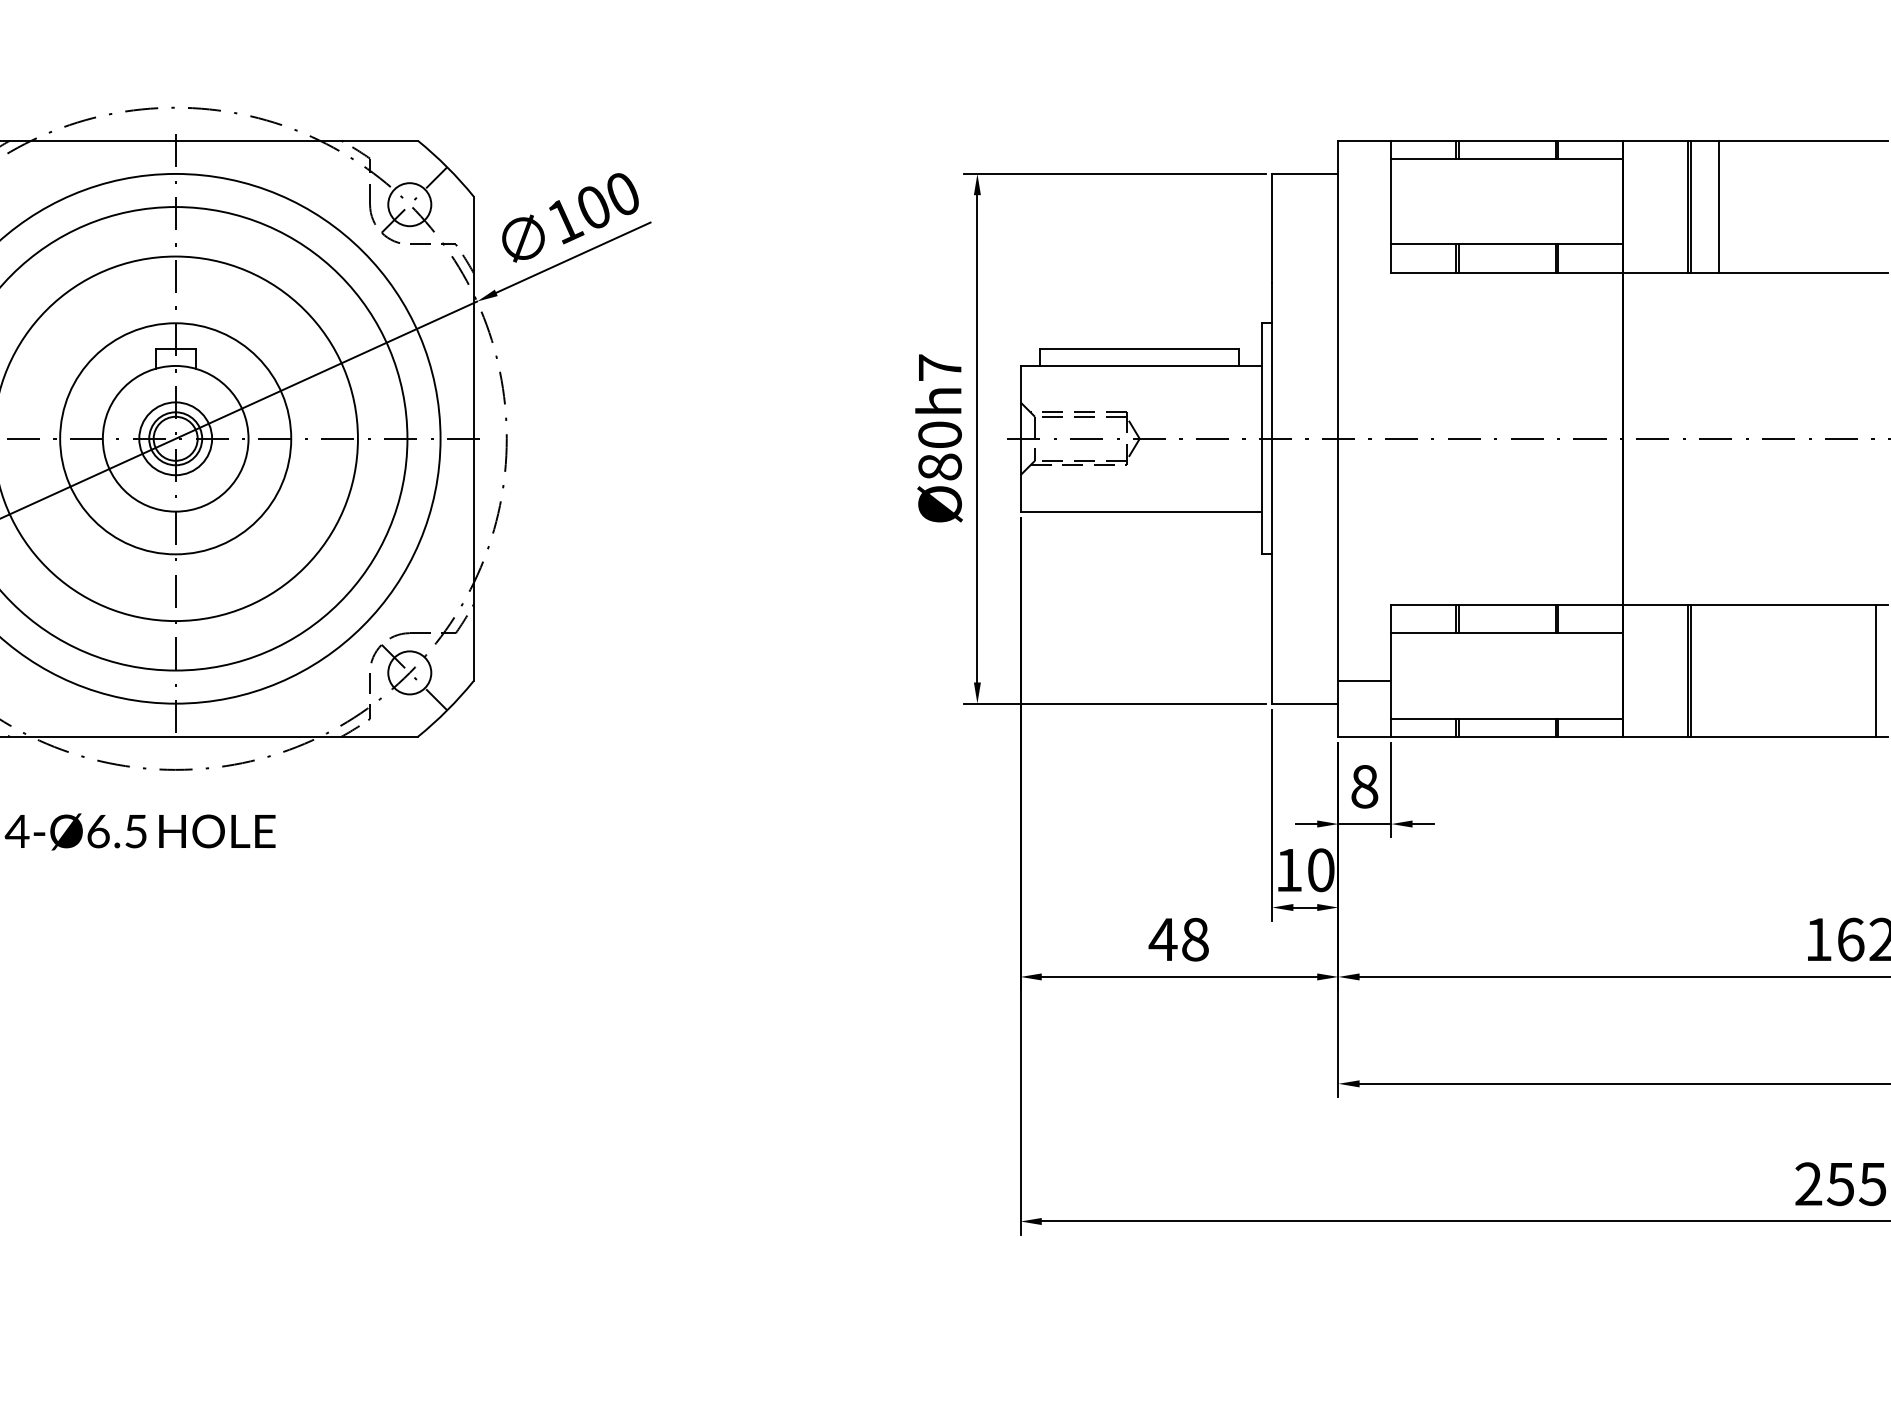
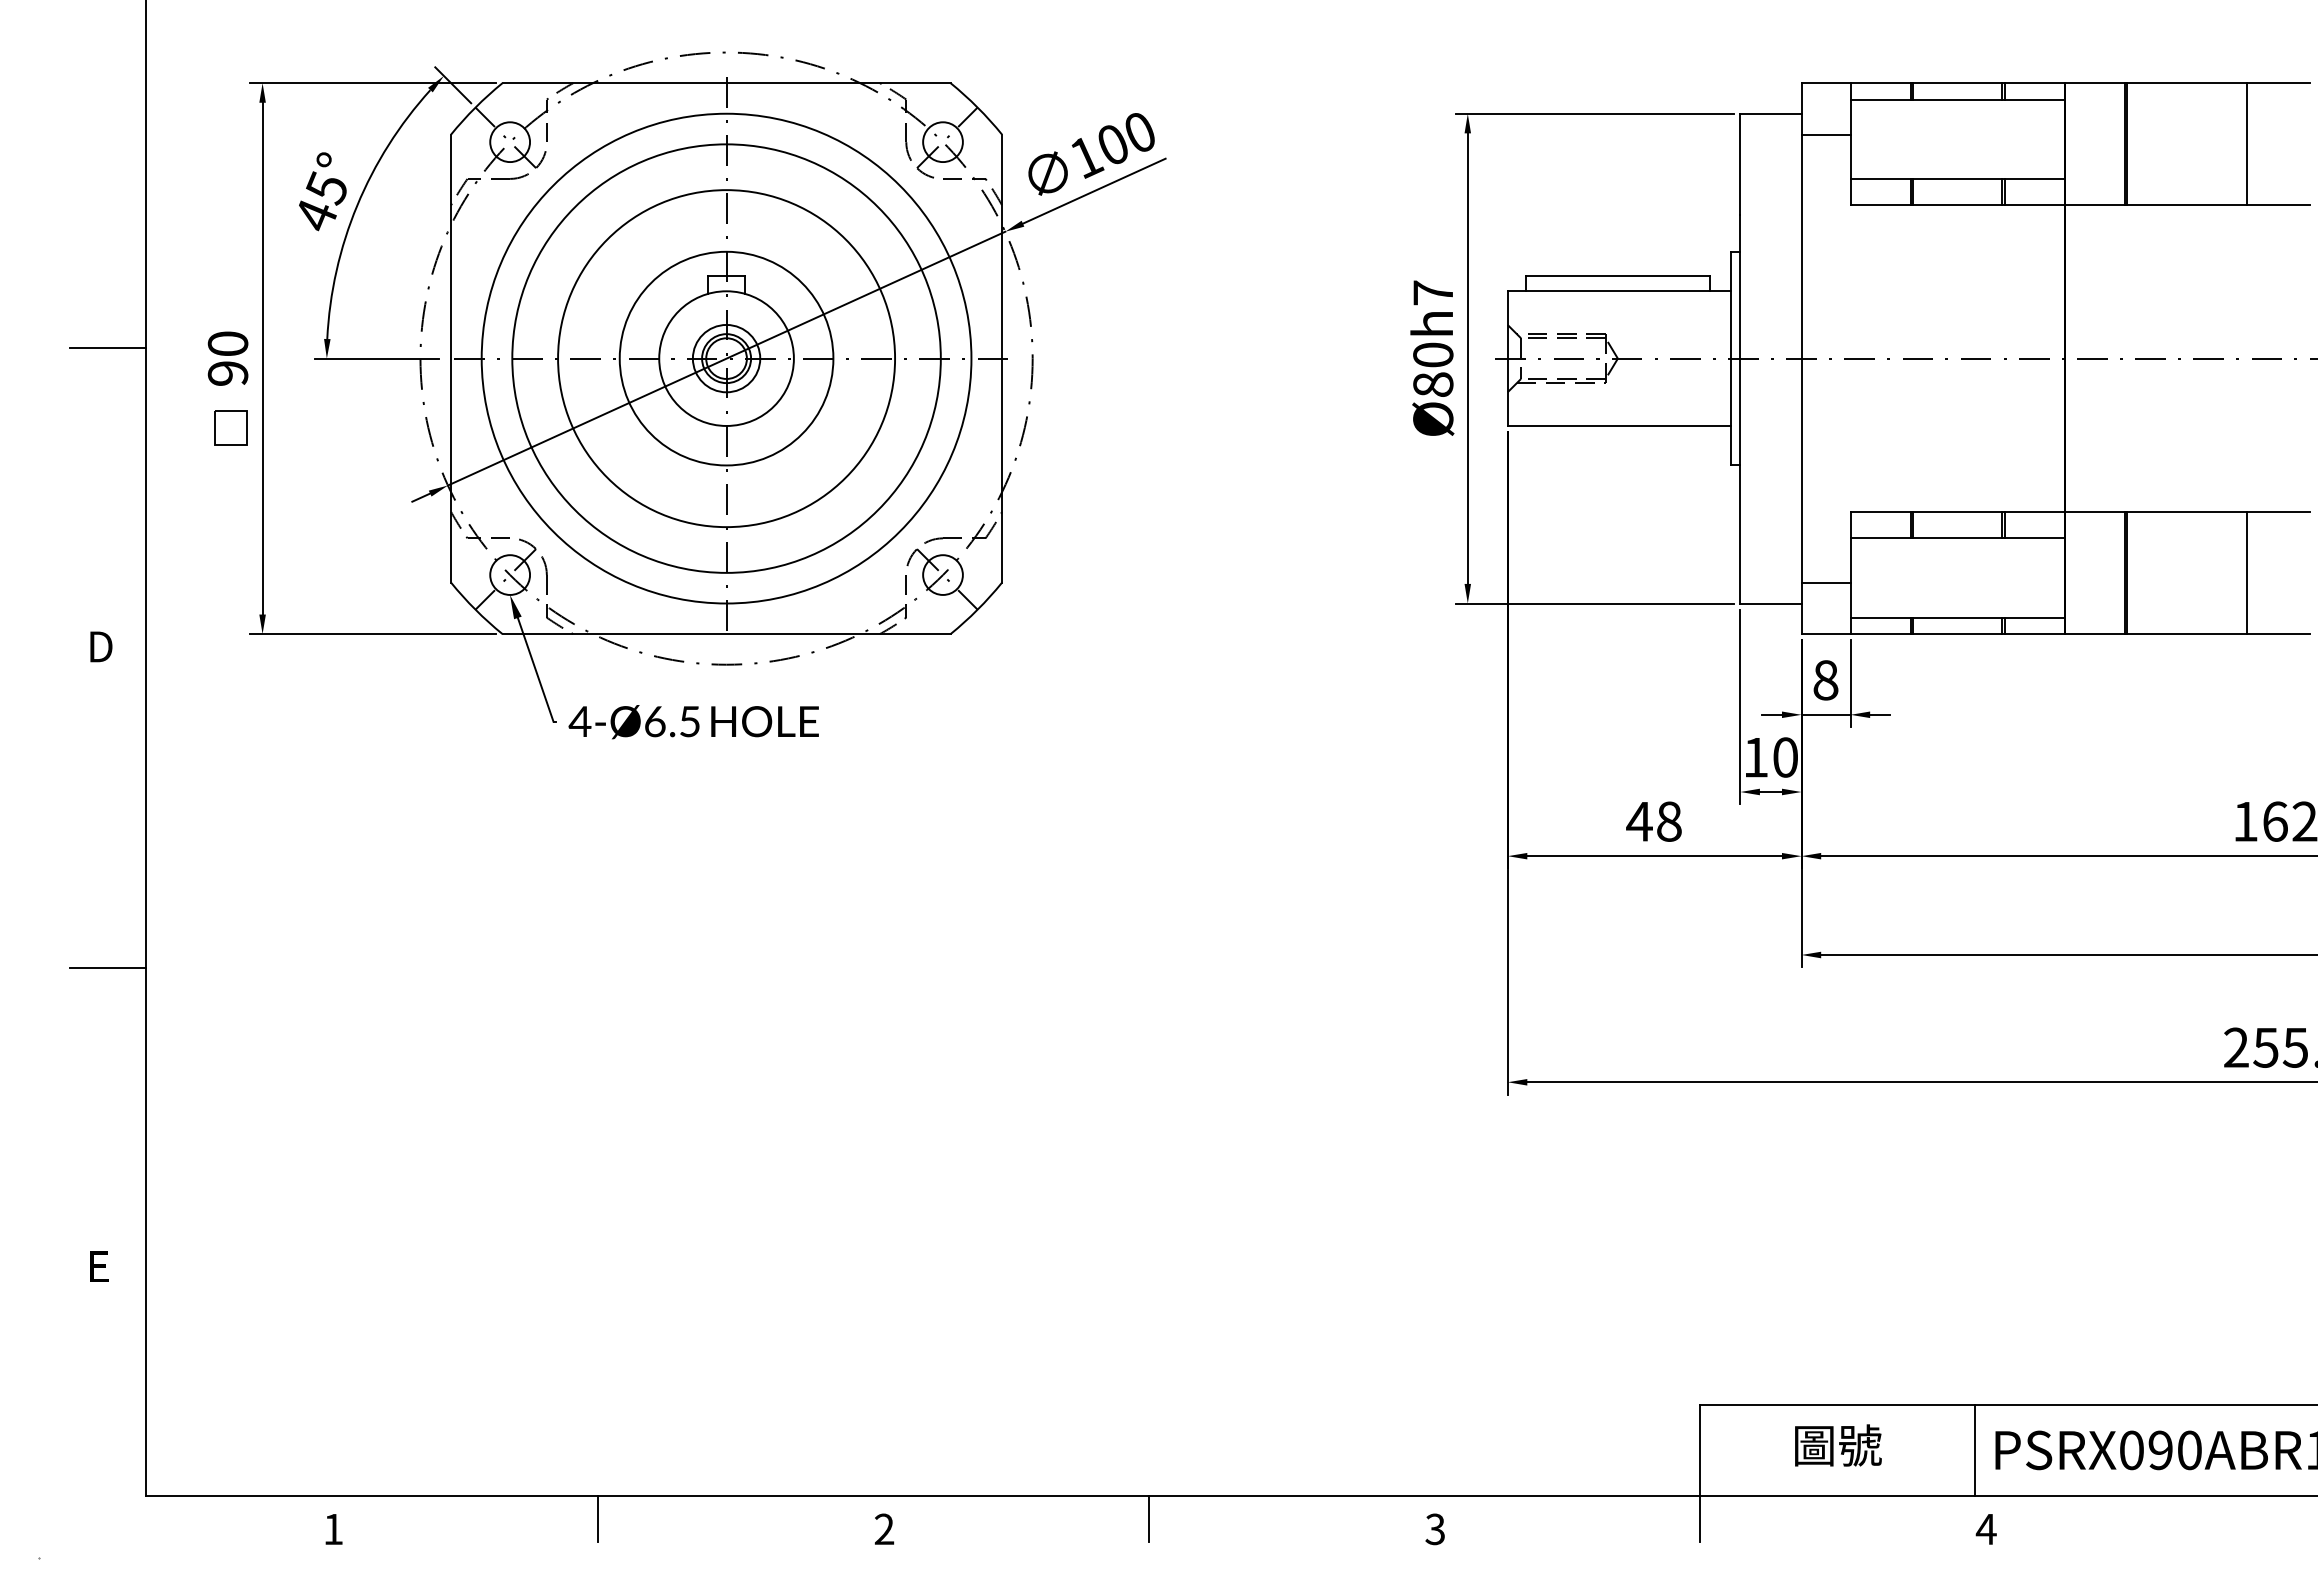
line: (1364, 196) -> (1825, 134), added
line: (1719, 207) -> (2247, 144), moved
line: (1875, 670) -> (2247, 572), moved

